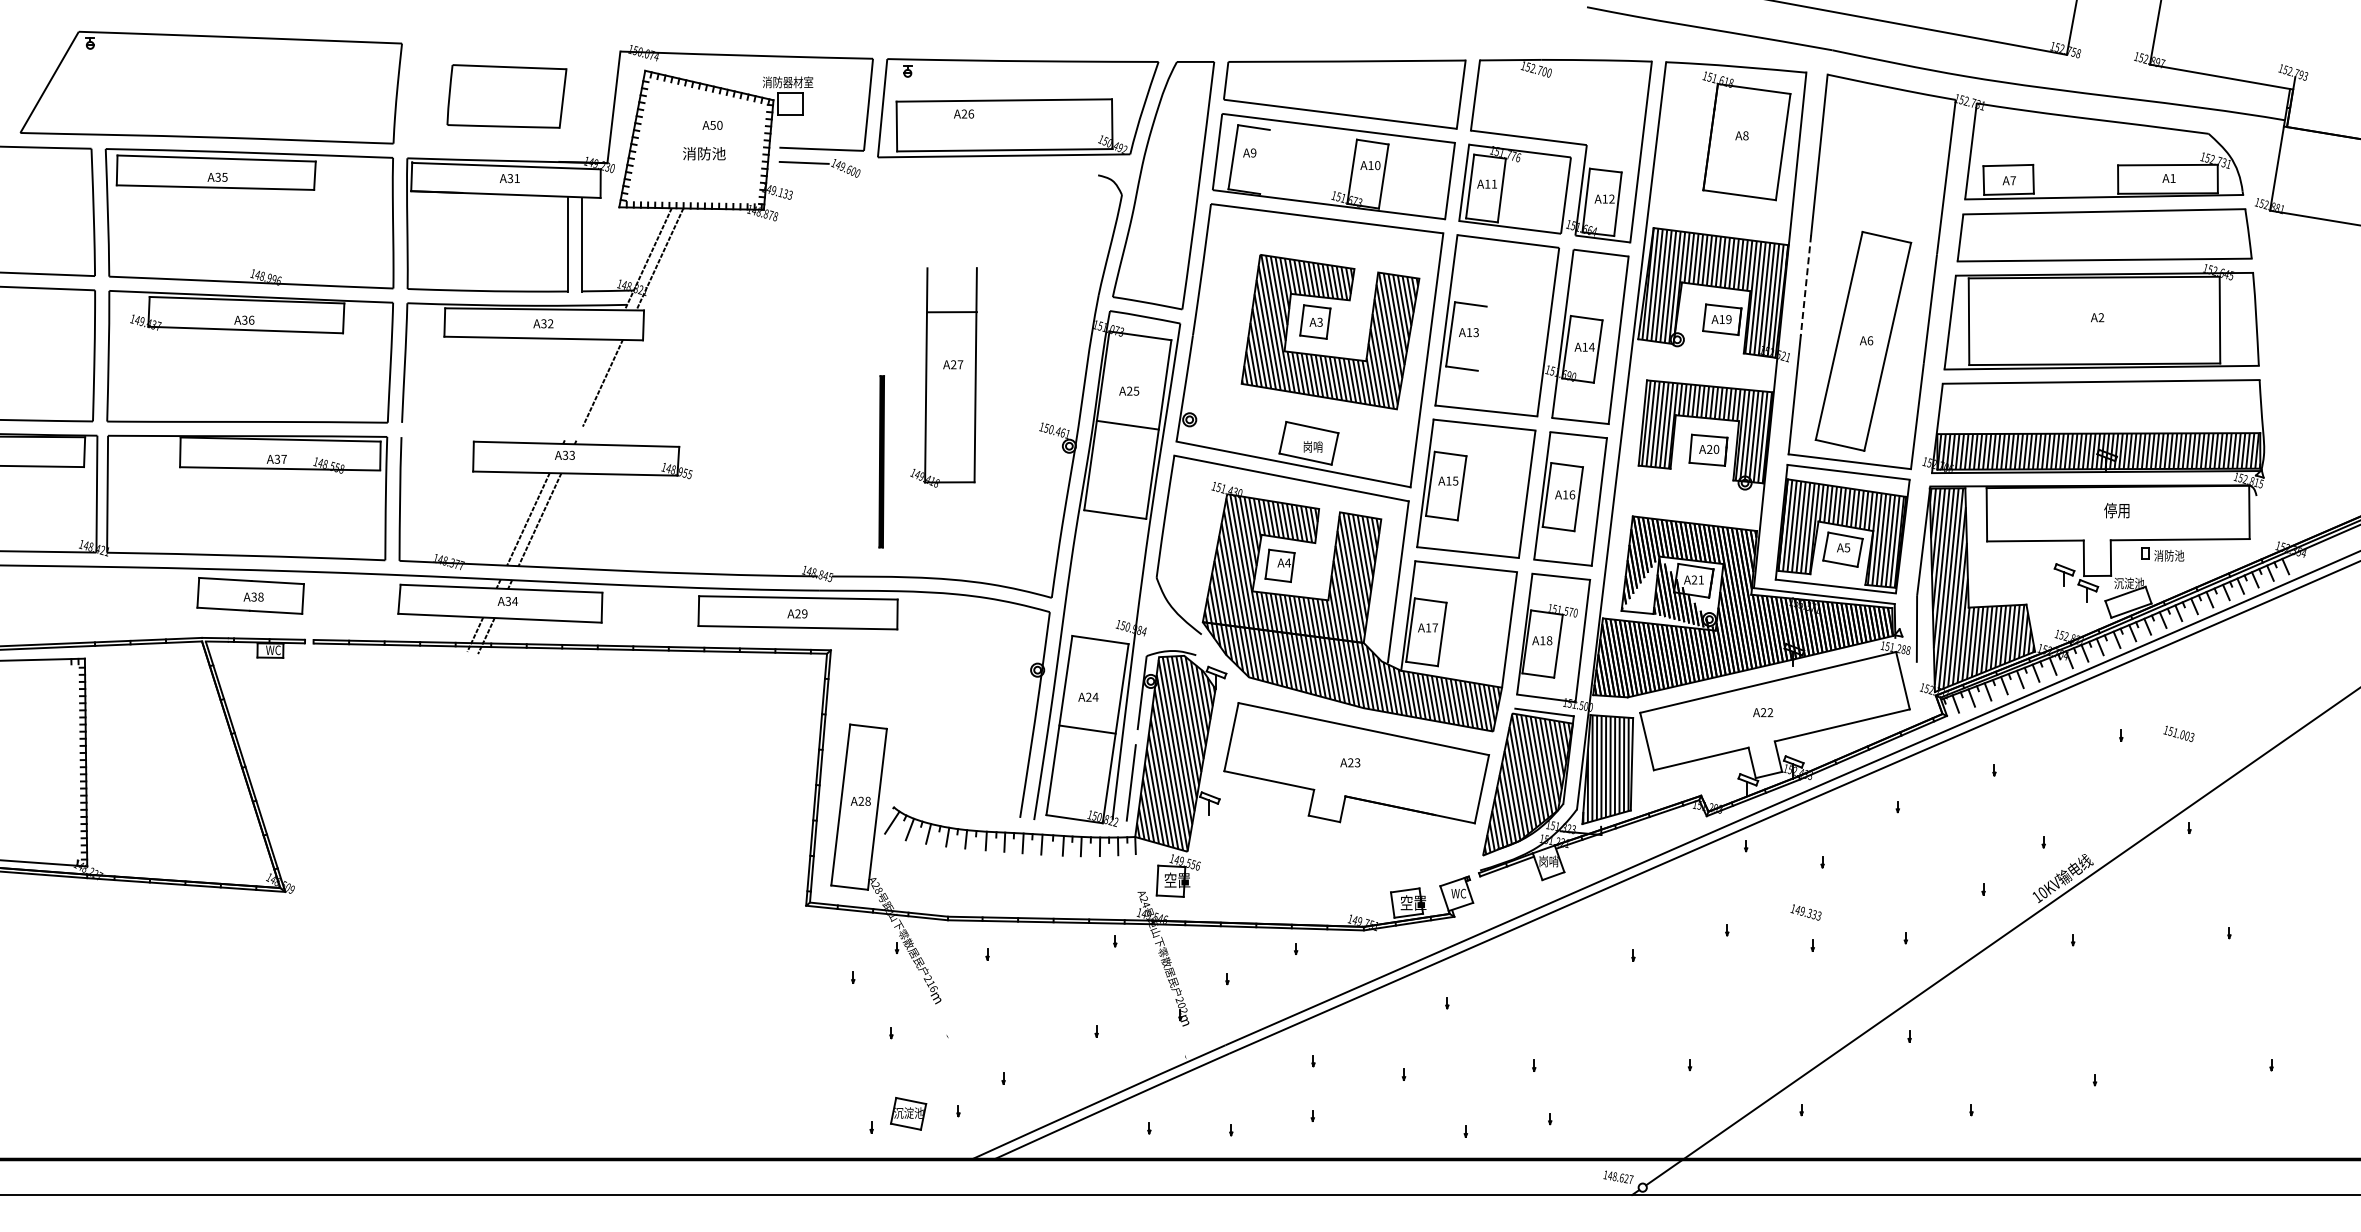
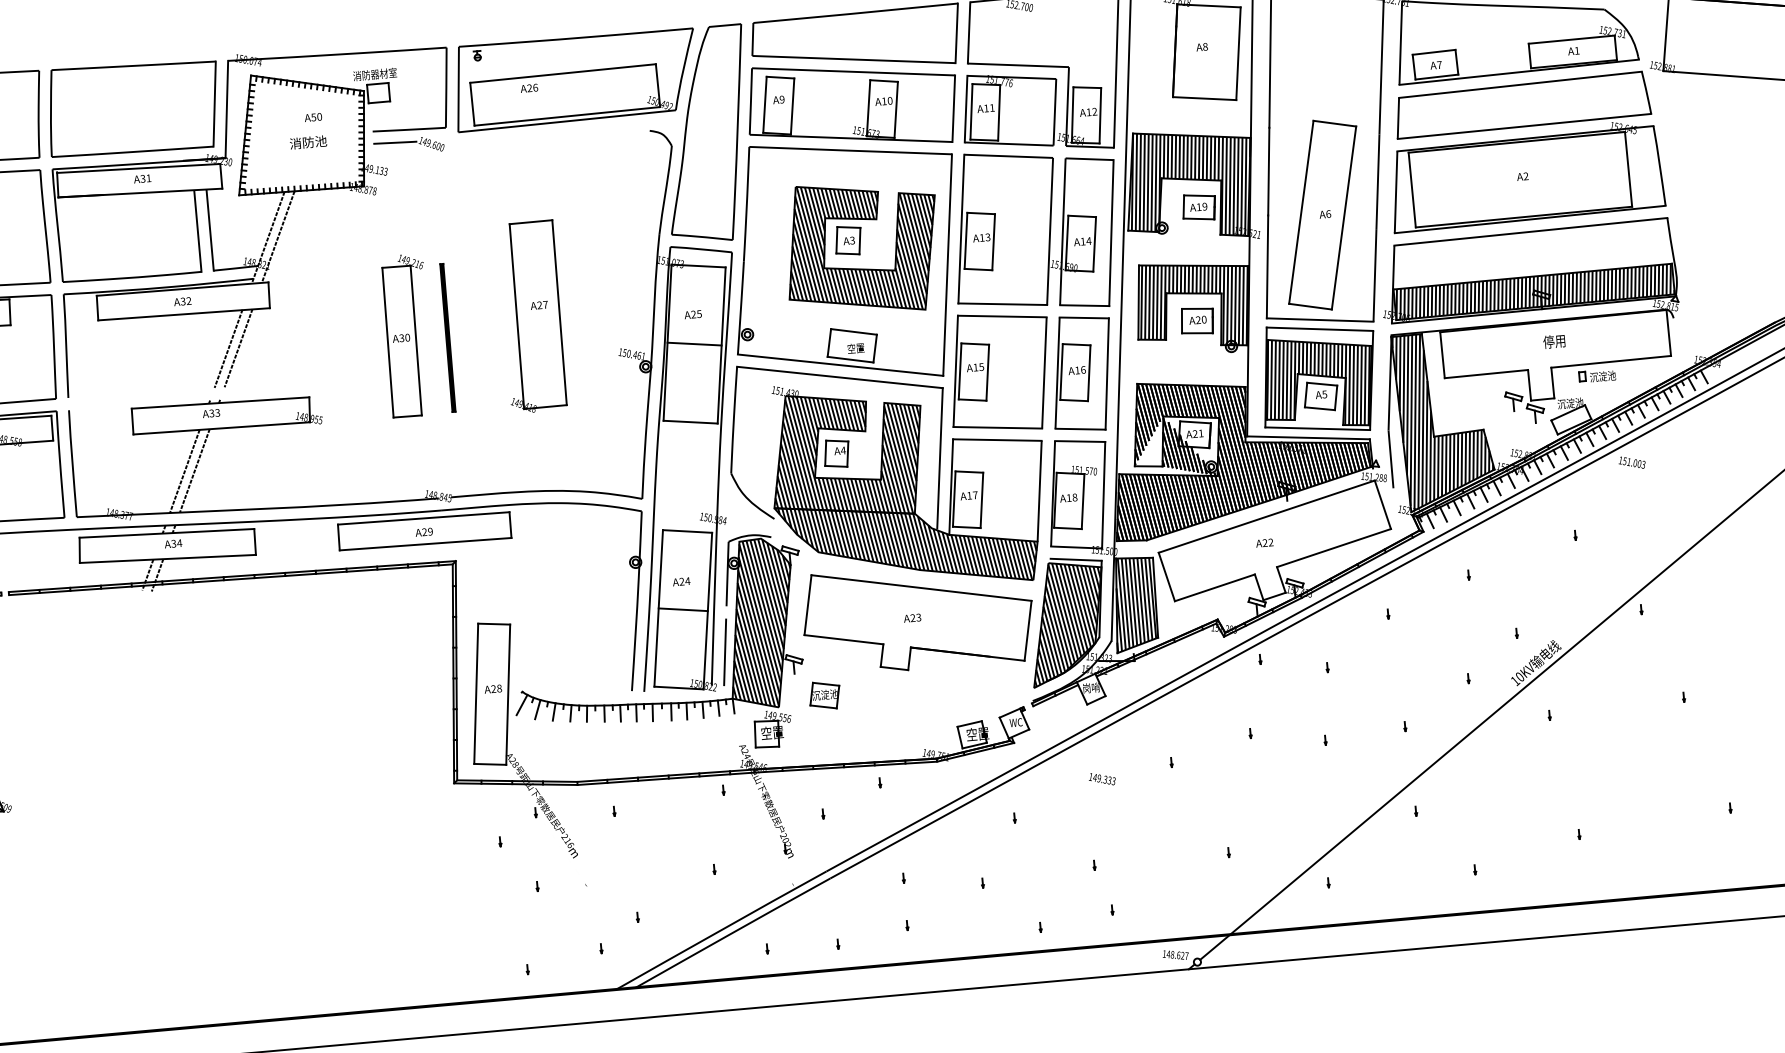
part: (506, 96) -> (133, 108), size x1.67
line: (1264, 161) -> (792, 106), added
line: (1805, 285) -> (1268, 171), dashed -> solid
line: (951, 312) -> (530, 222), moved
line: (1481, 338) -> (992, 242), added
line: (591, 382) -> (228, 348), added
part: (798, 386) -> (407, 336), added
text: (1312, 446) -> (855, 348), 岗哨 -> 空置
part: (881, 461) -> (447, 337), moved
text: (2164, 555) -> (1598, 376), 消防池 -> 沉淀池
text: (2178, 733) -> (1631, 462), moved
text: (1805, 912) -> (1101, 779), moved
part: (908, 1113) -> (824, 695), moved

